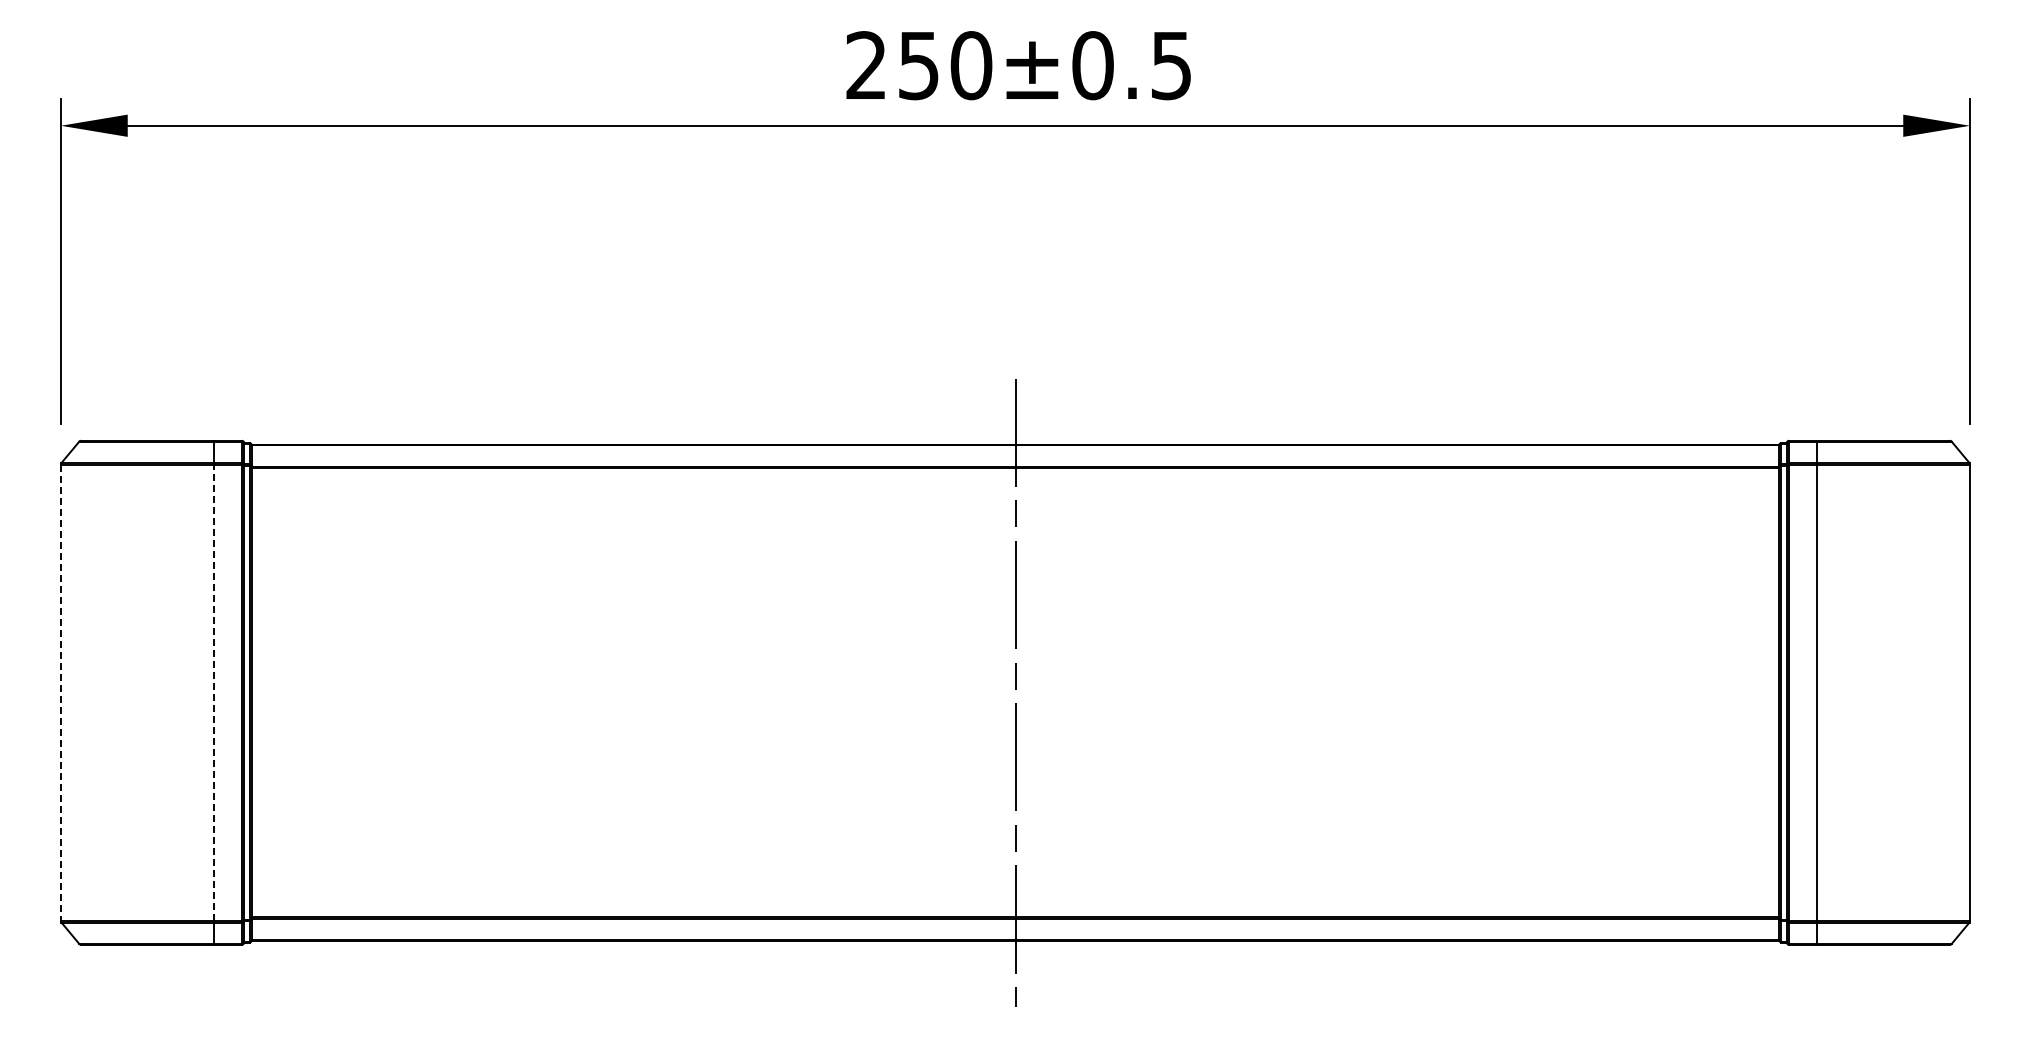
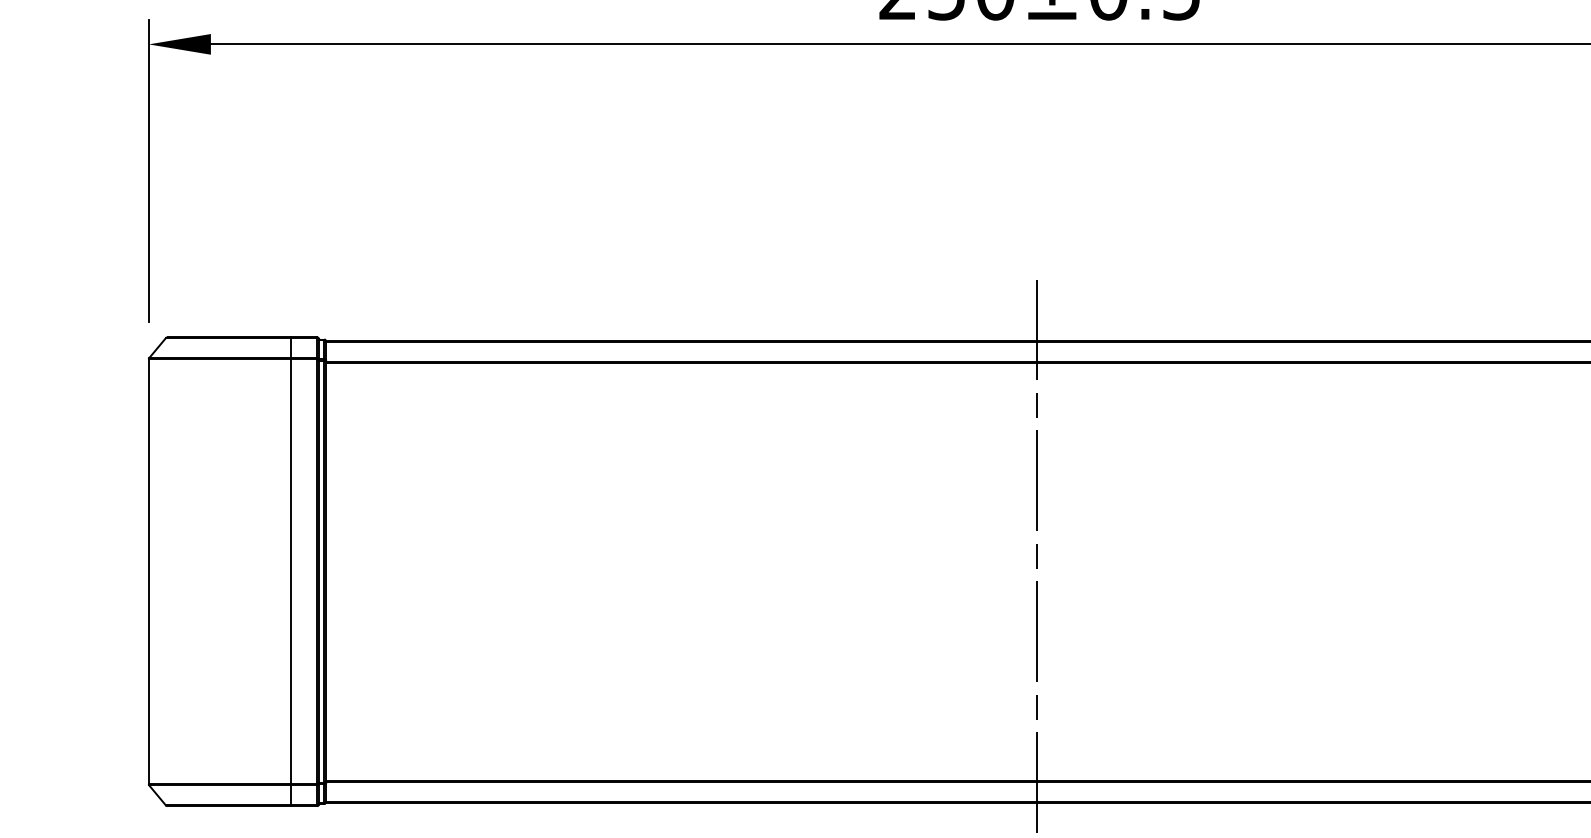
line: (213, 692) -> (290, 571), dashed -> solid
line: (60, 693) -> (148, 572), dashed -> solid

